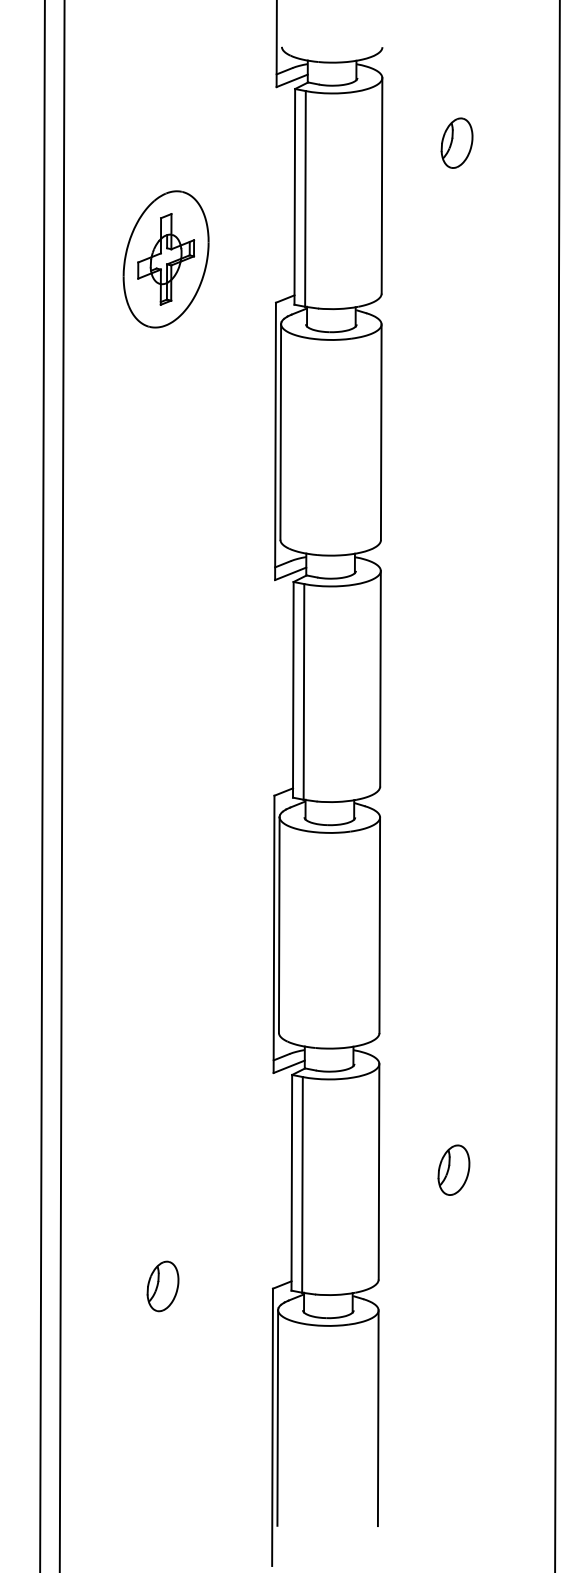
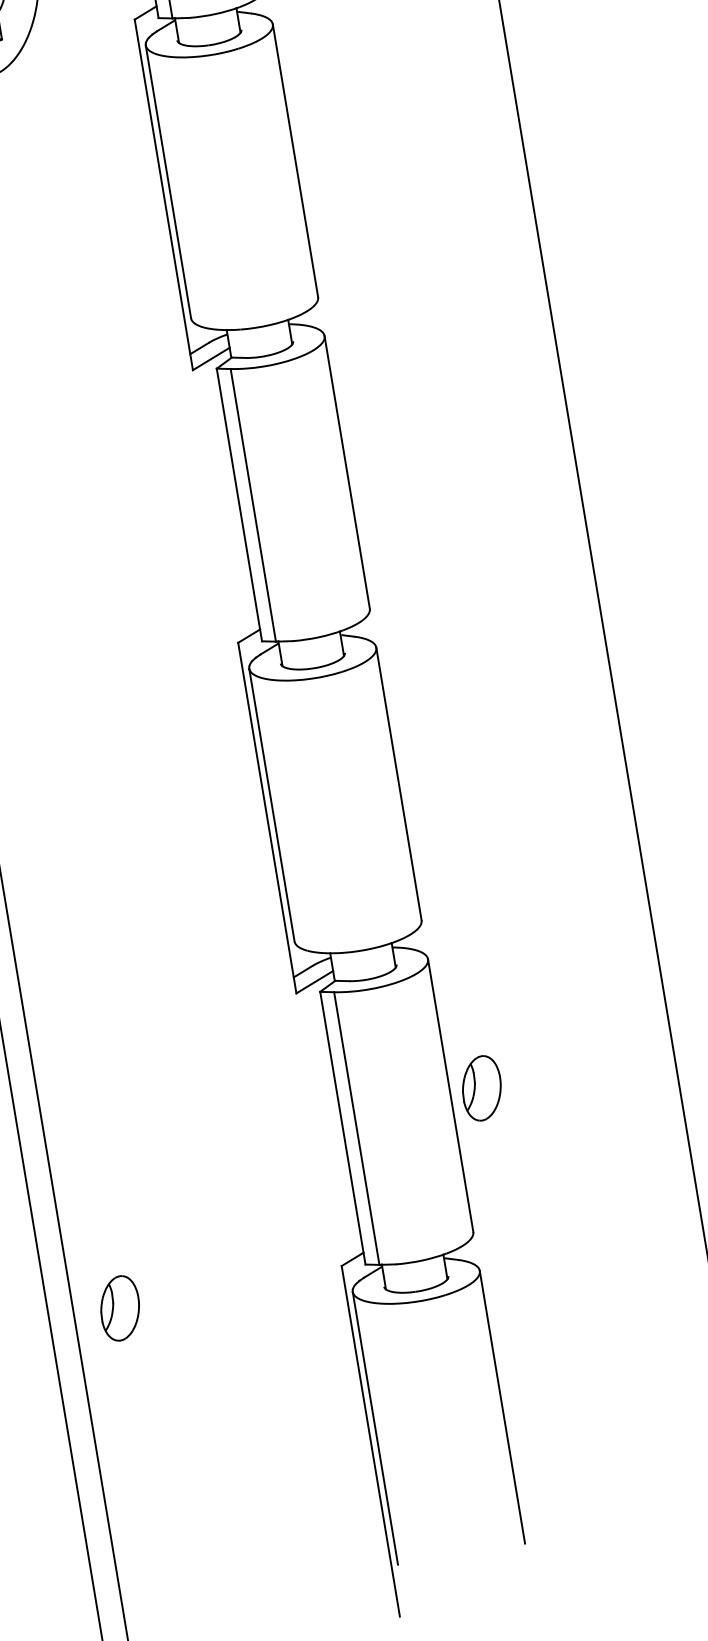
part: (453, 1169) -> (481, 1087), moved
part: (162, 1286) -> (119, 1308), moved

